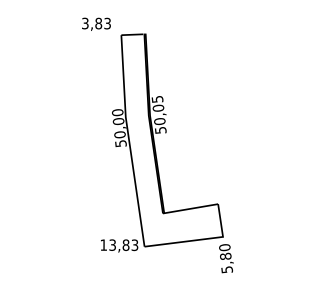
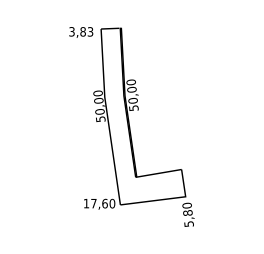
text: (96, 23) -> (81, 31), moved
text: (157, 98) -> (131, 81), 50,05 -> 50,00
text: (123, 244) -> (102, 203), 13,83 -> 17,60

